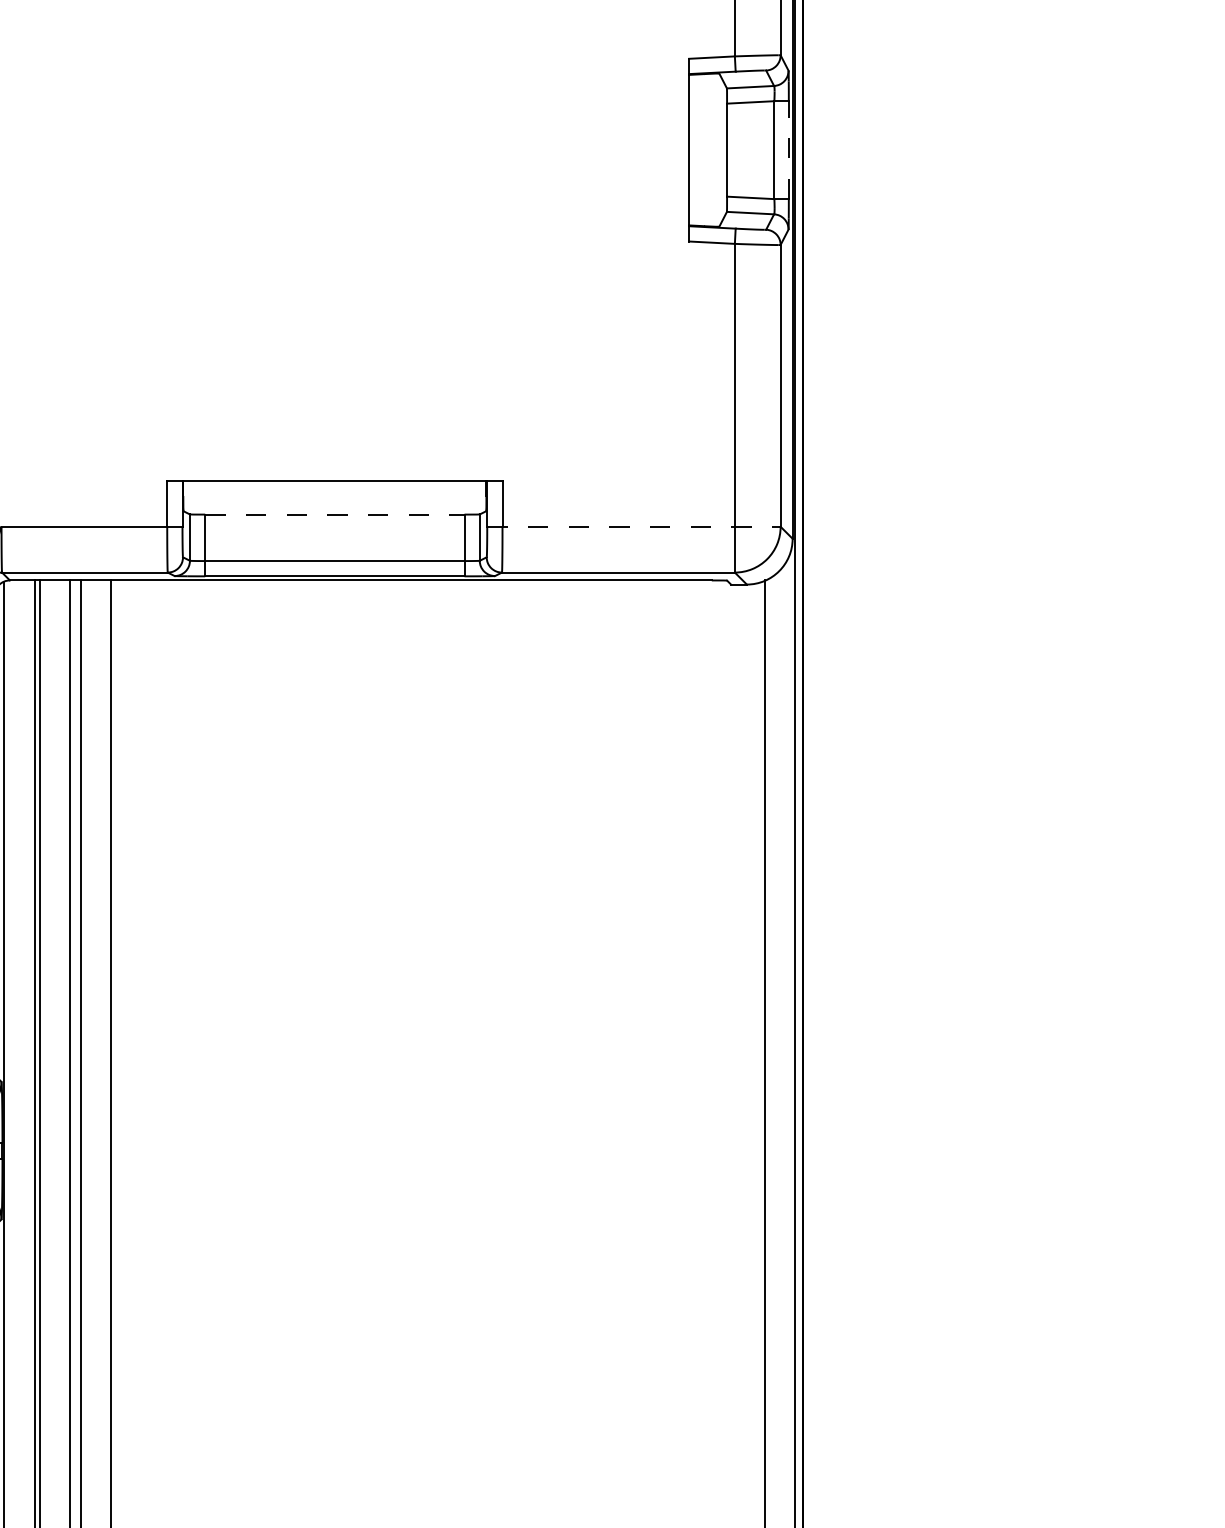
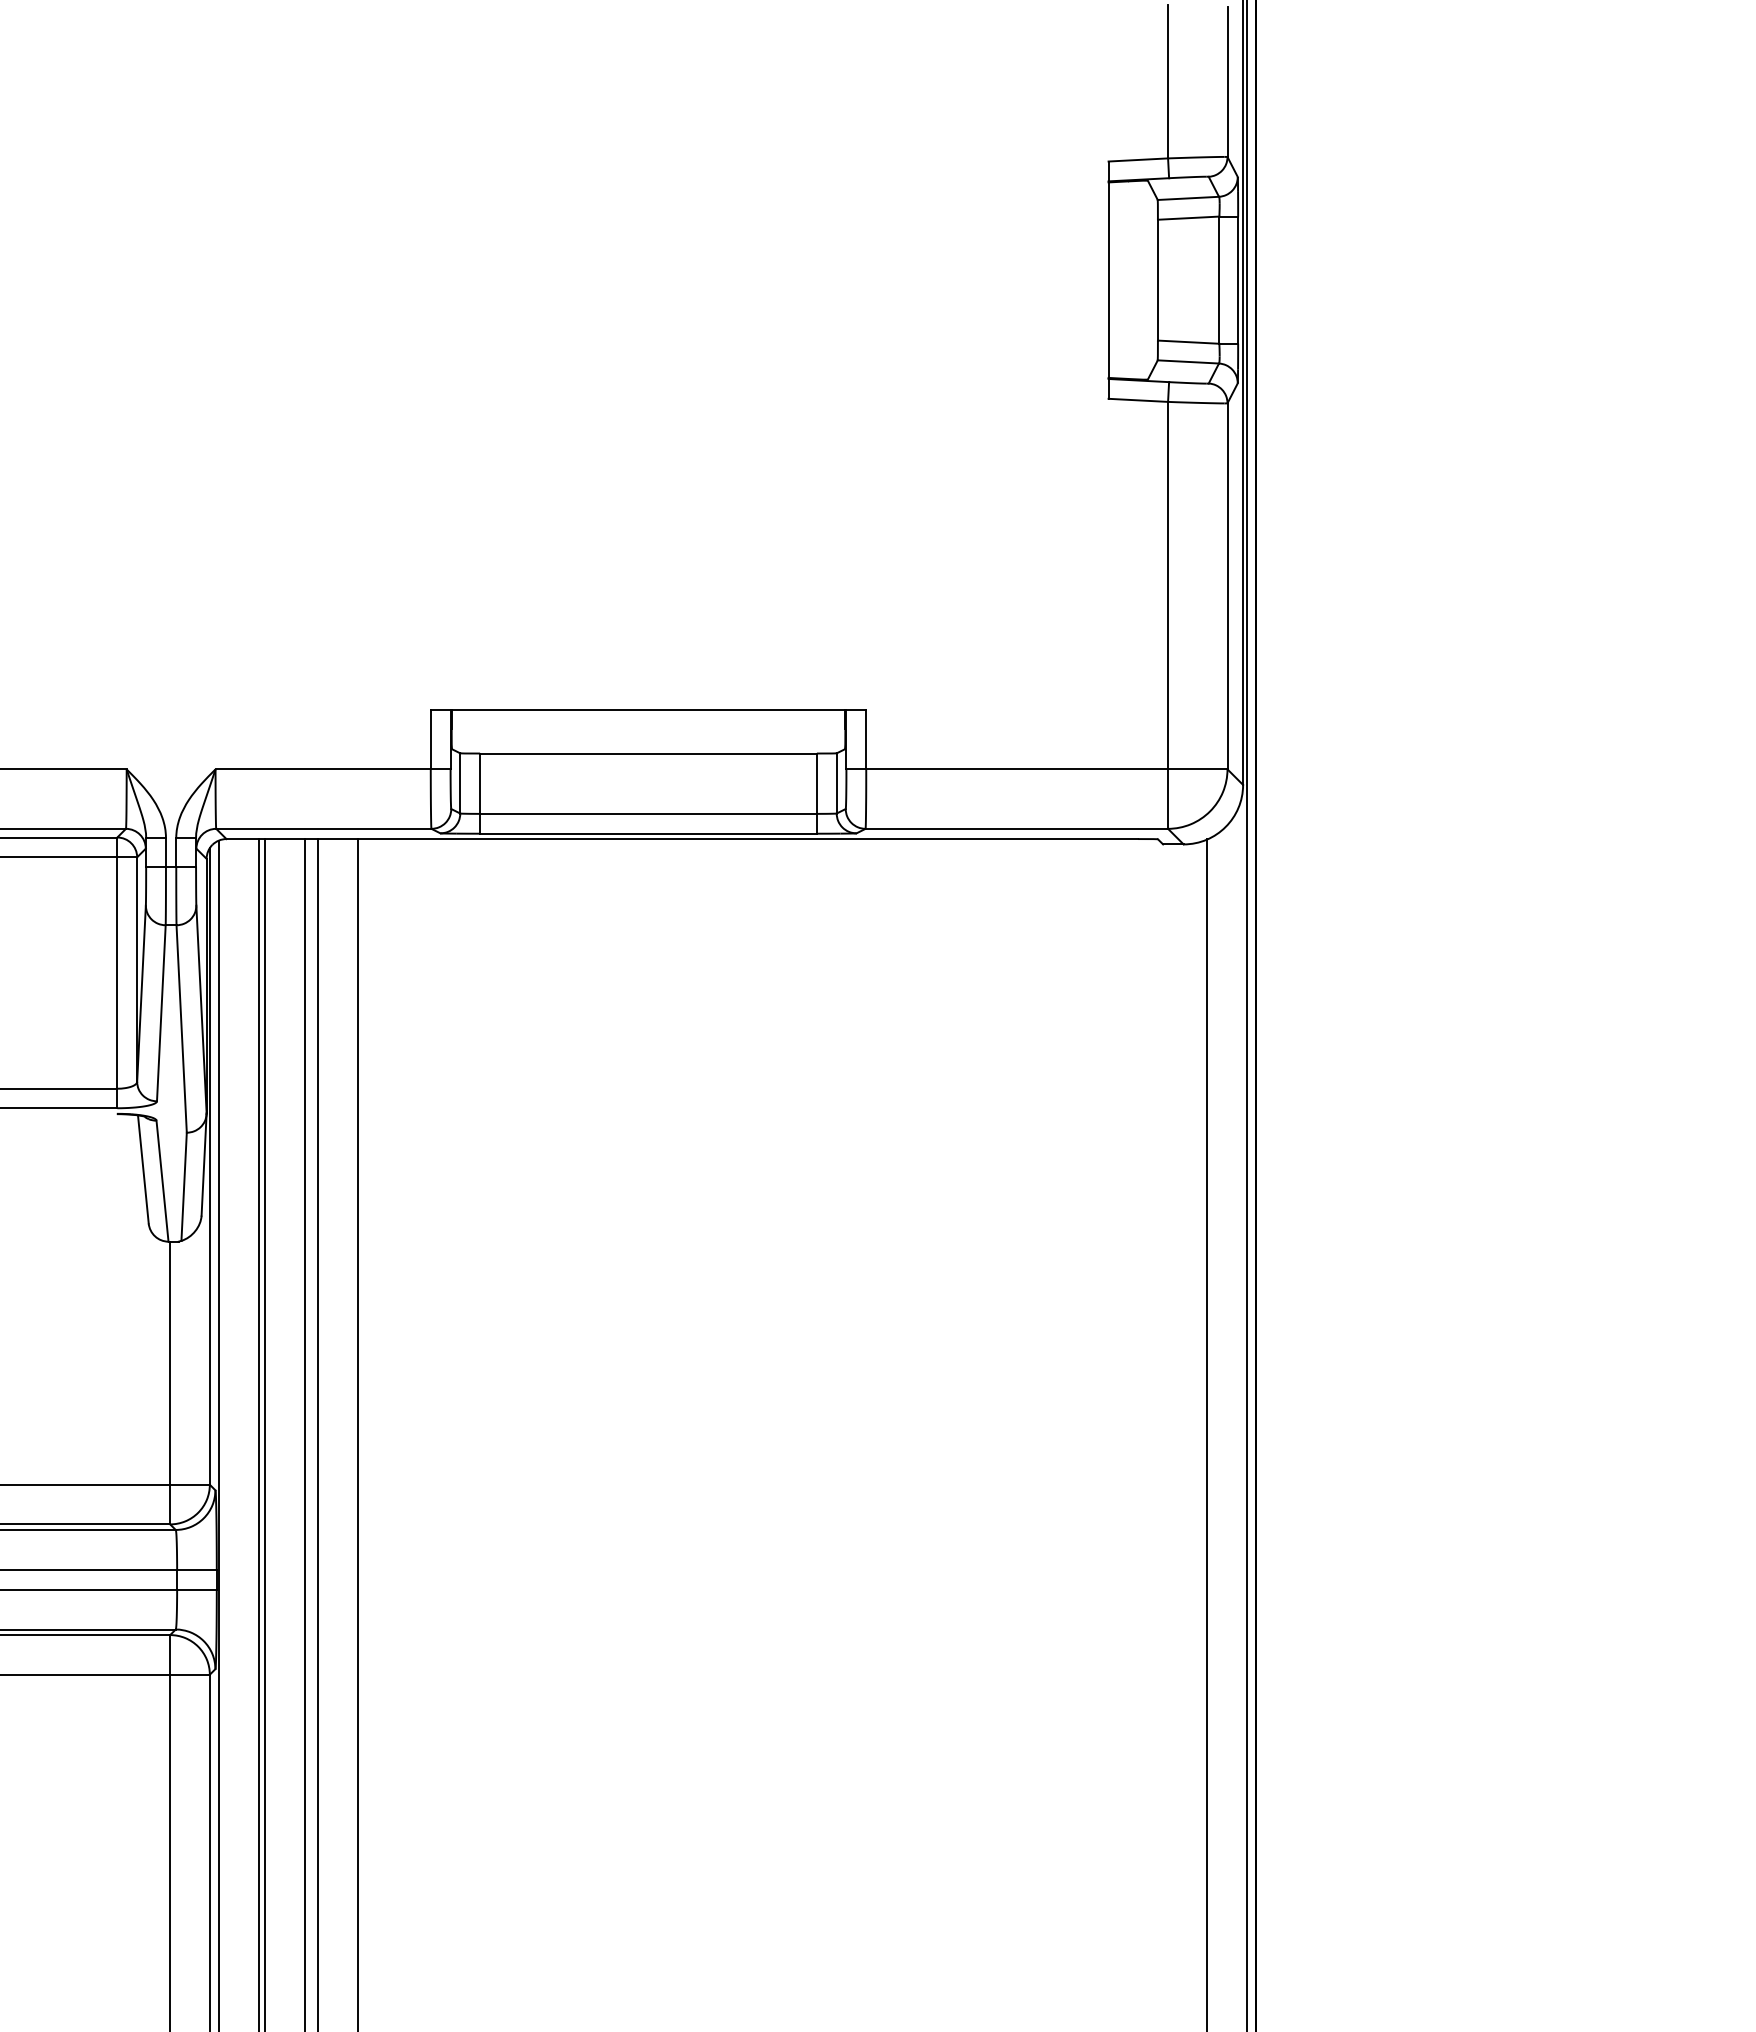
line: (789, 150) -> (1238, 280), dashed -> solid
line: (335, 514) -> (649, 753), dashed -> solid
line: (633, 526) -> (1036, 769), dashed -> solid

